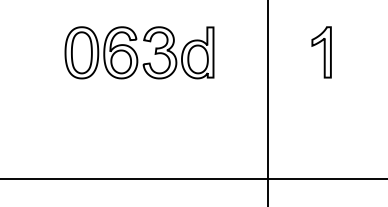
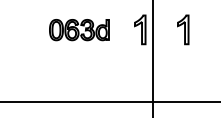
part: (139, 51) -> (79, 29), size x0.7
part: (246, 51) -> (140, 29), added

